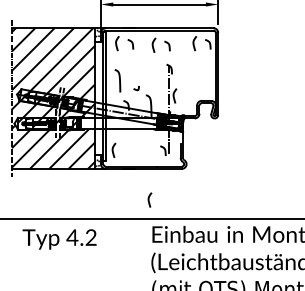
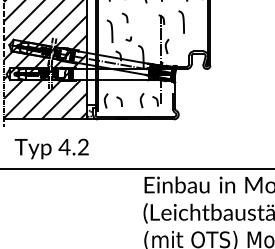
curve: (133, 66) -> (125, 17), added
curve: (190, 71) -> (182, 22), added
curve: (128, 151) -> (120, 102), added
curve: (149, 199) -> (141, 100), moved
text: (59, 239) -> (51, 149), moved

